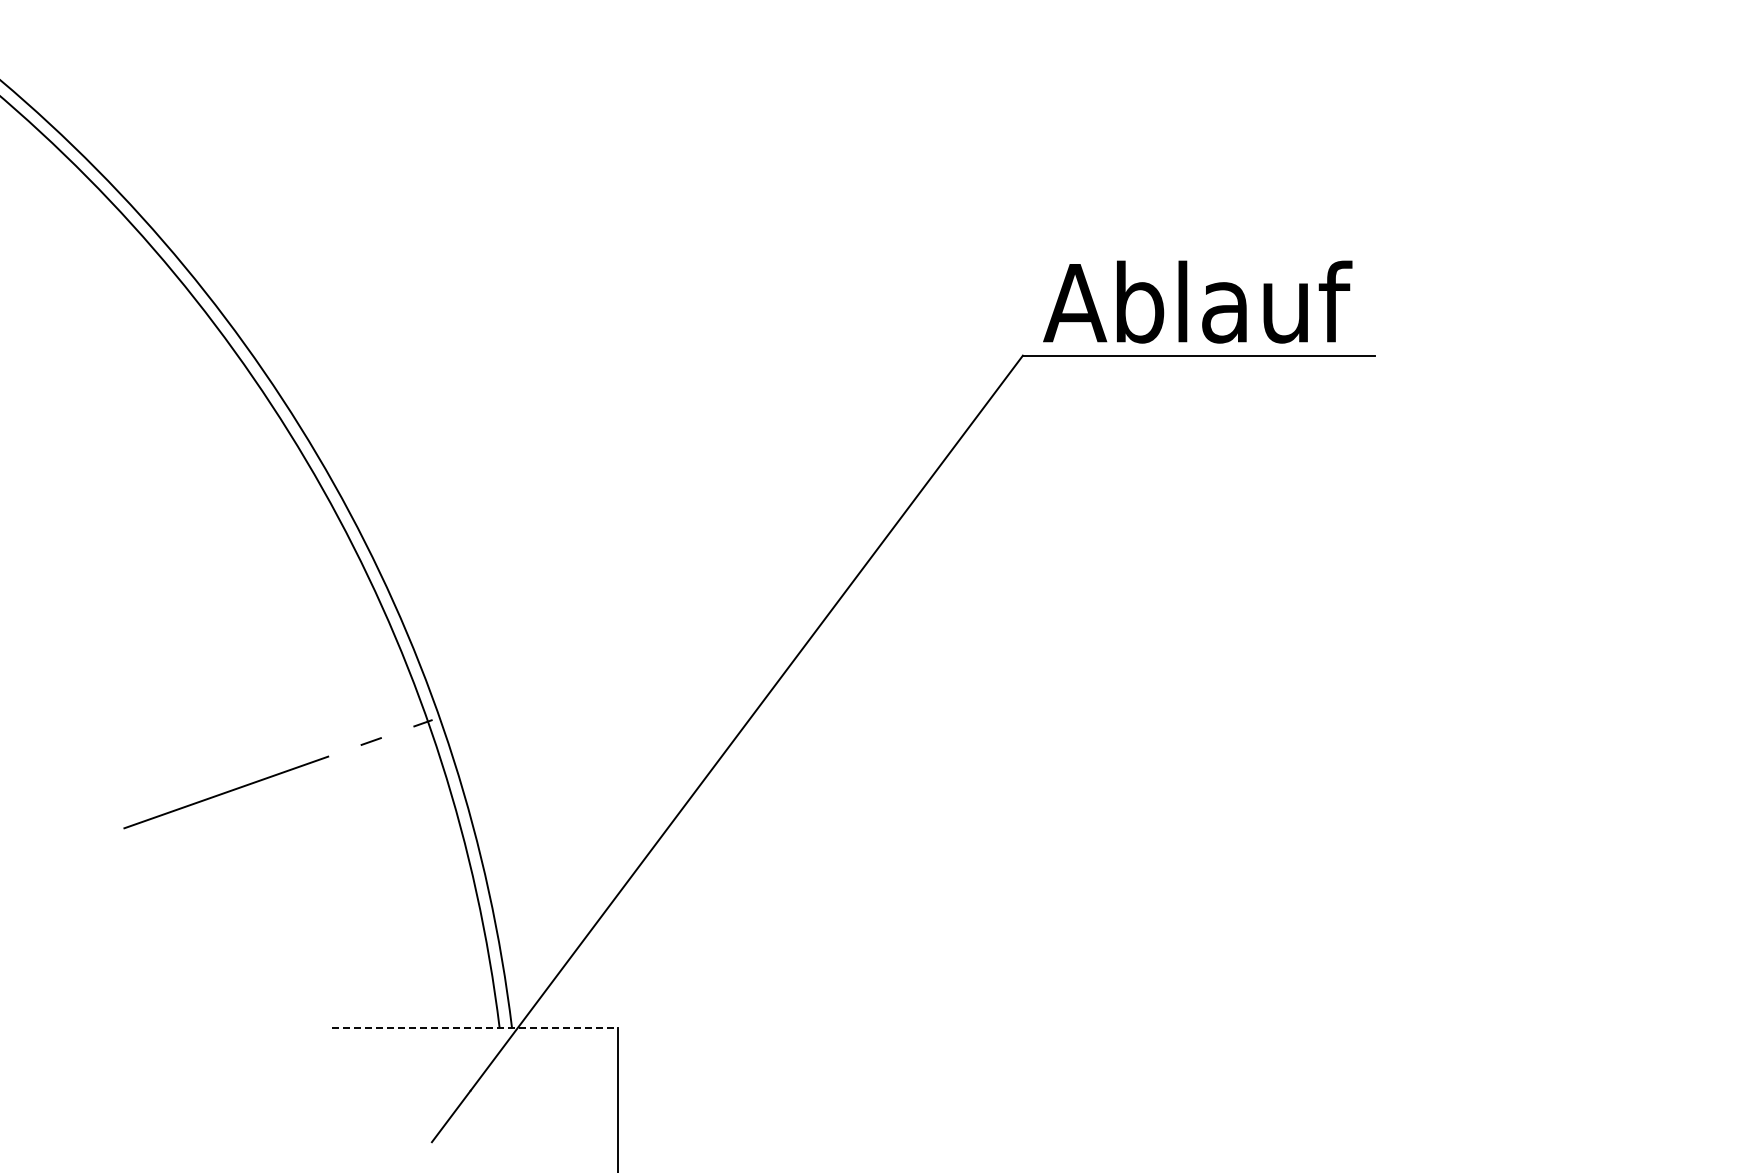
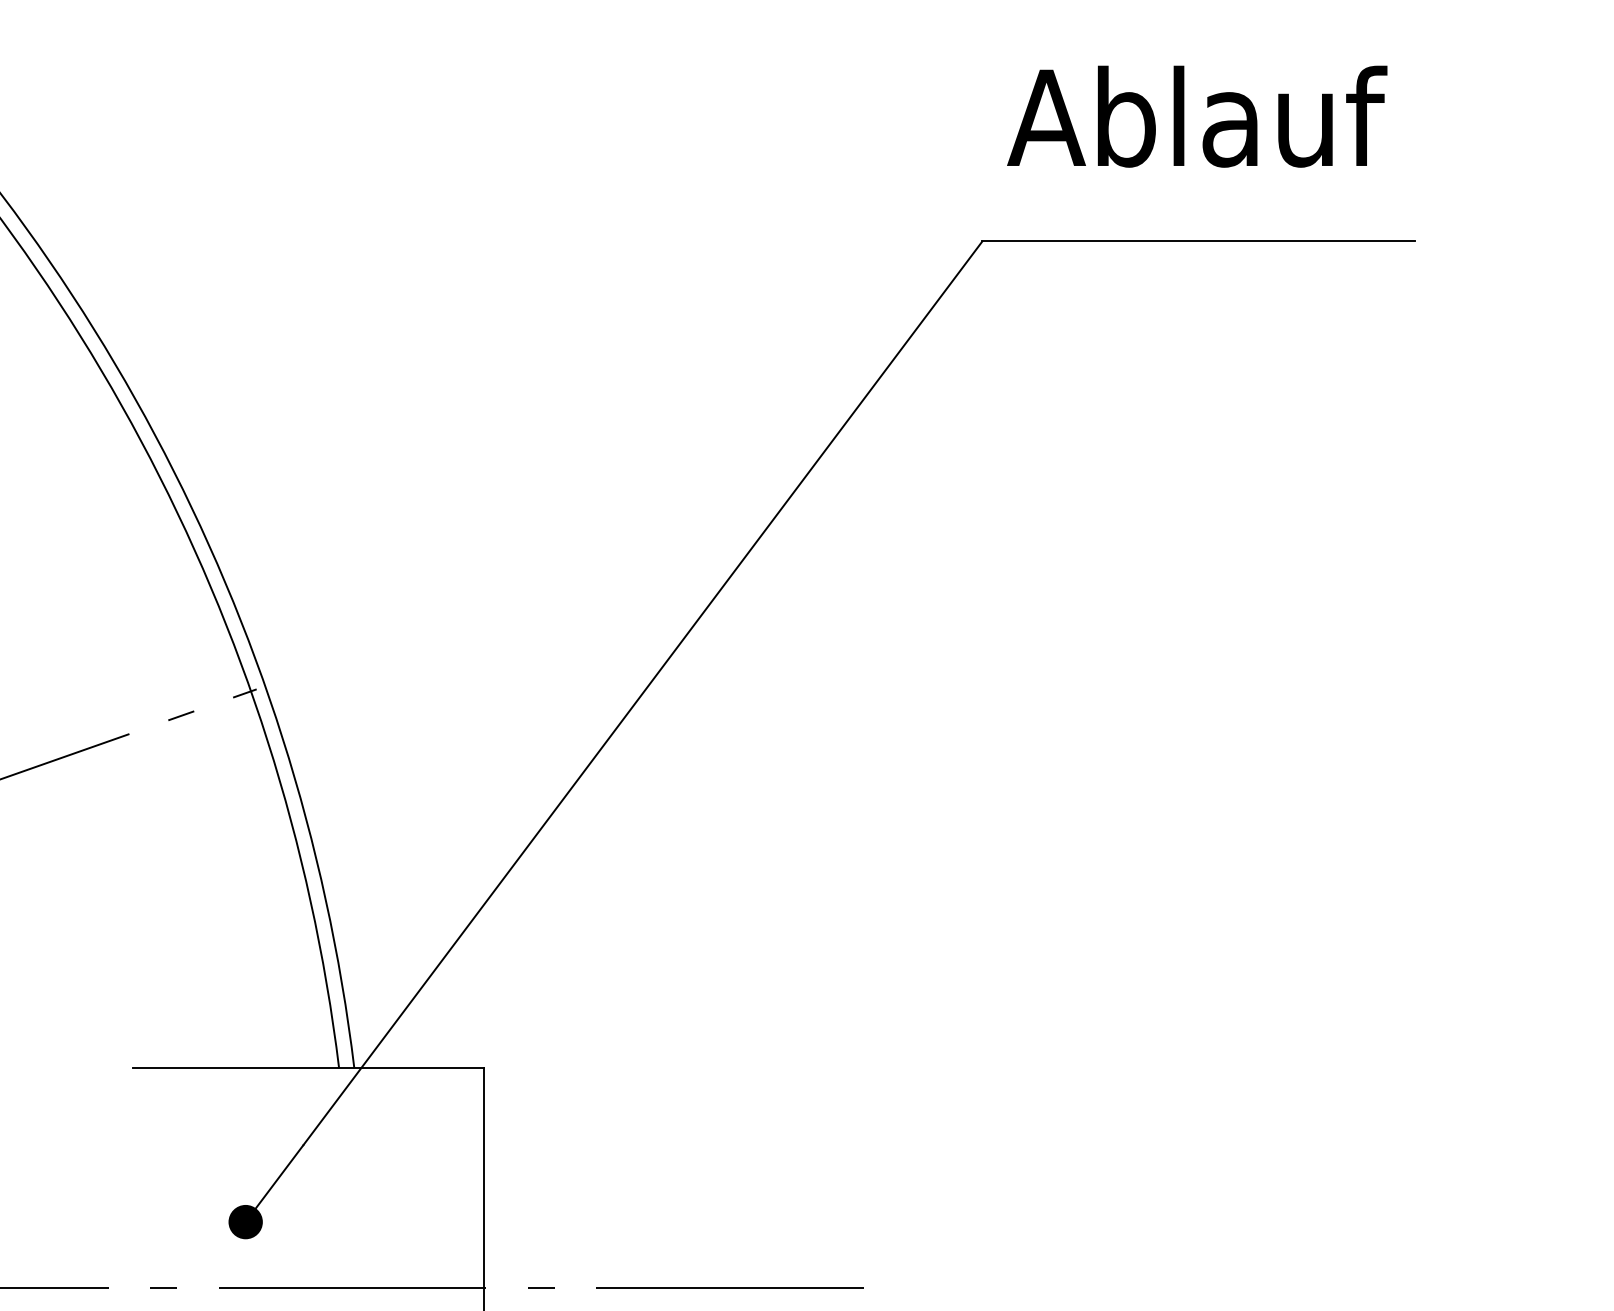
text: (1197, 301) -> (1196, 115), moved
line: (475, 1028) -> (309, 1068), dashed -> solid
fill: (423, 1153) -> (245, 1222), added

